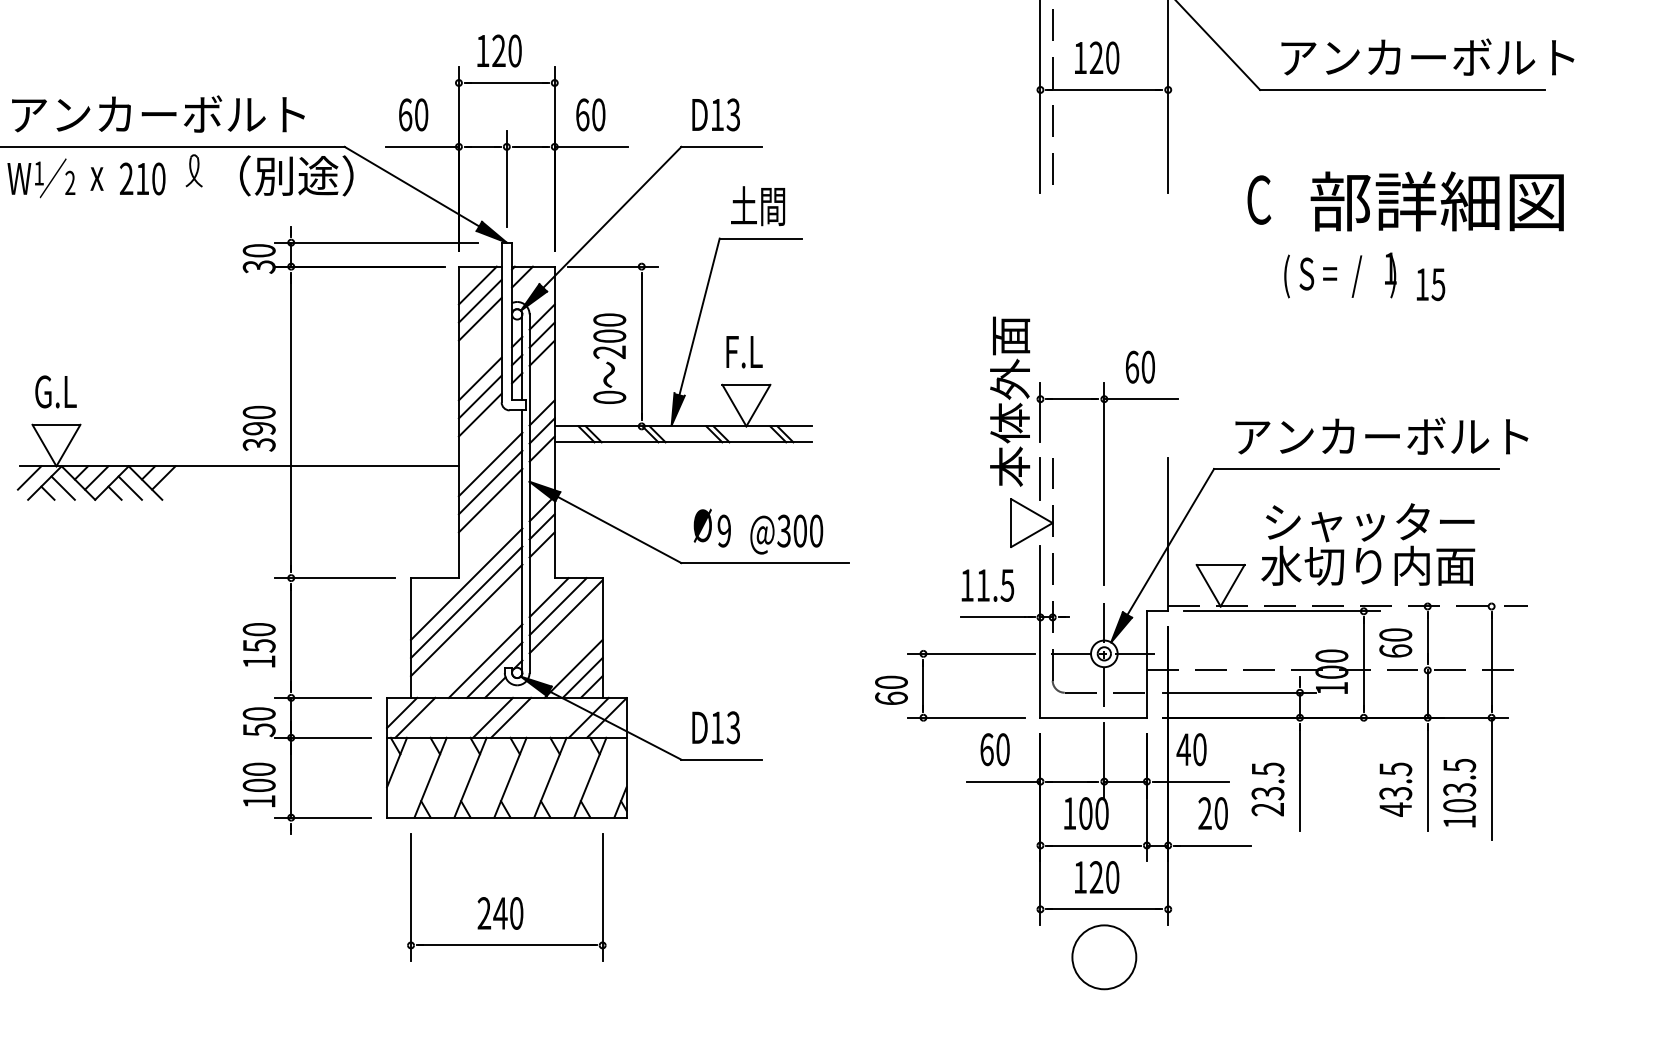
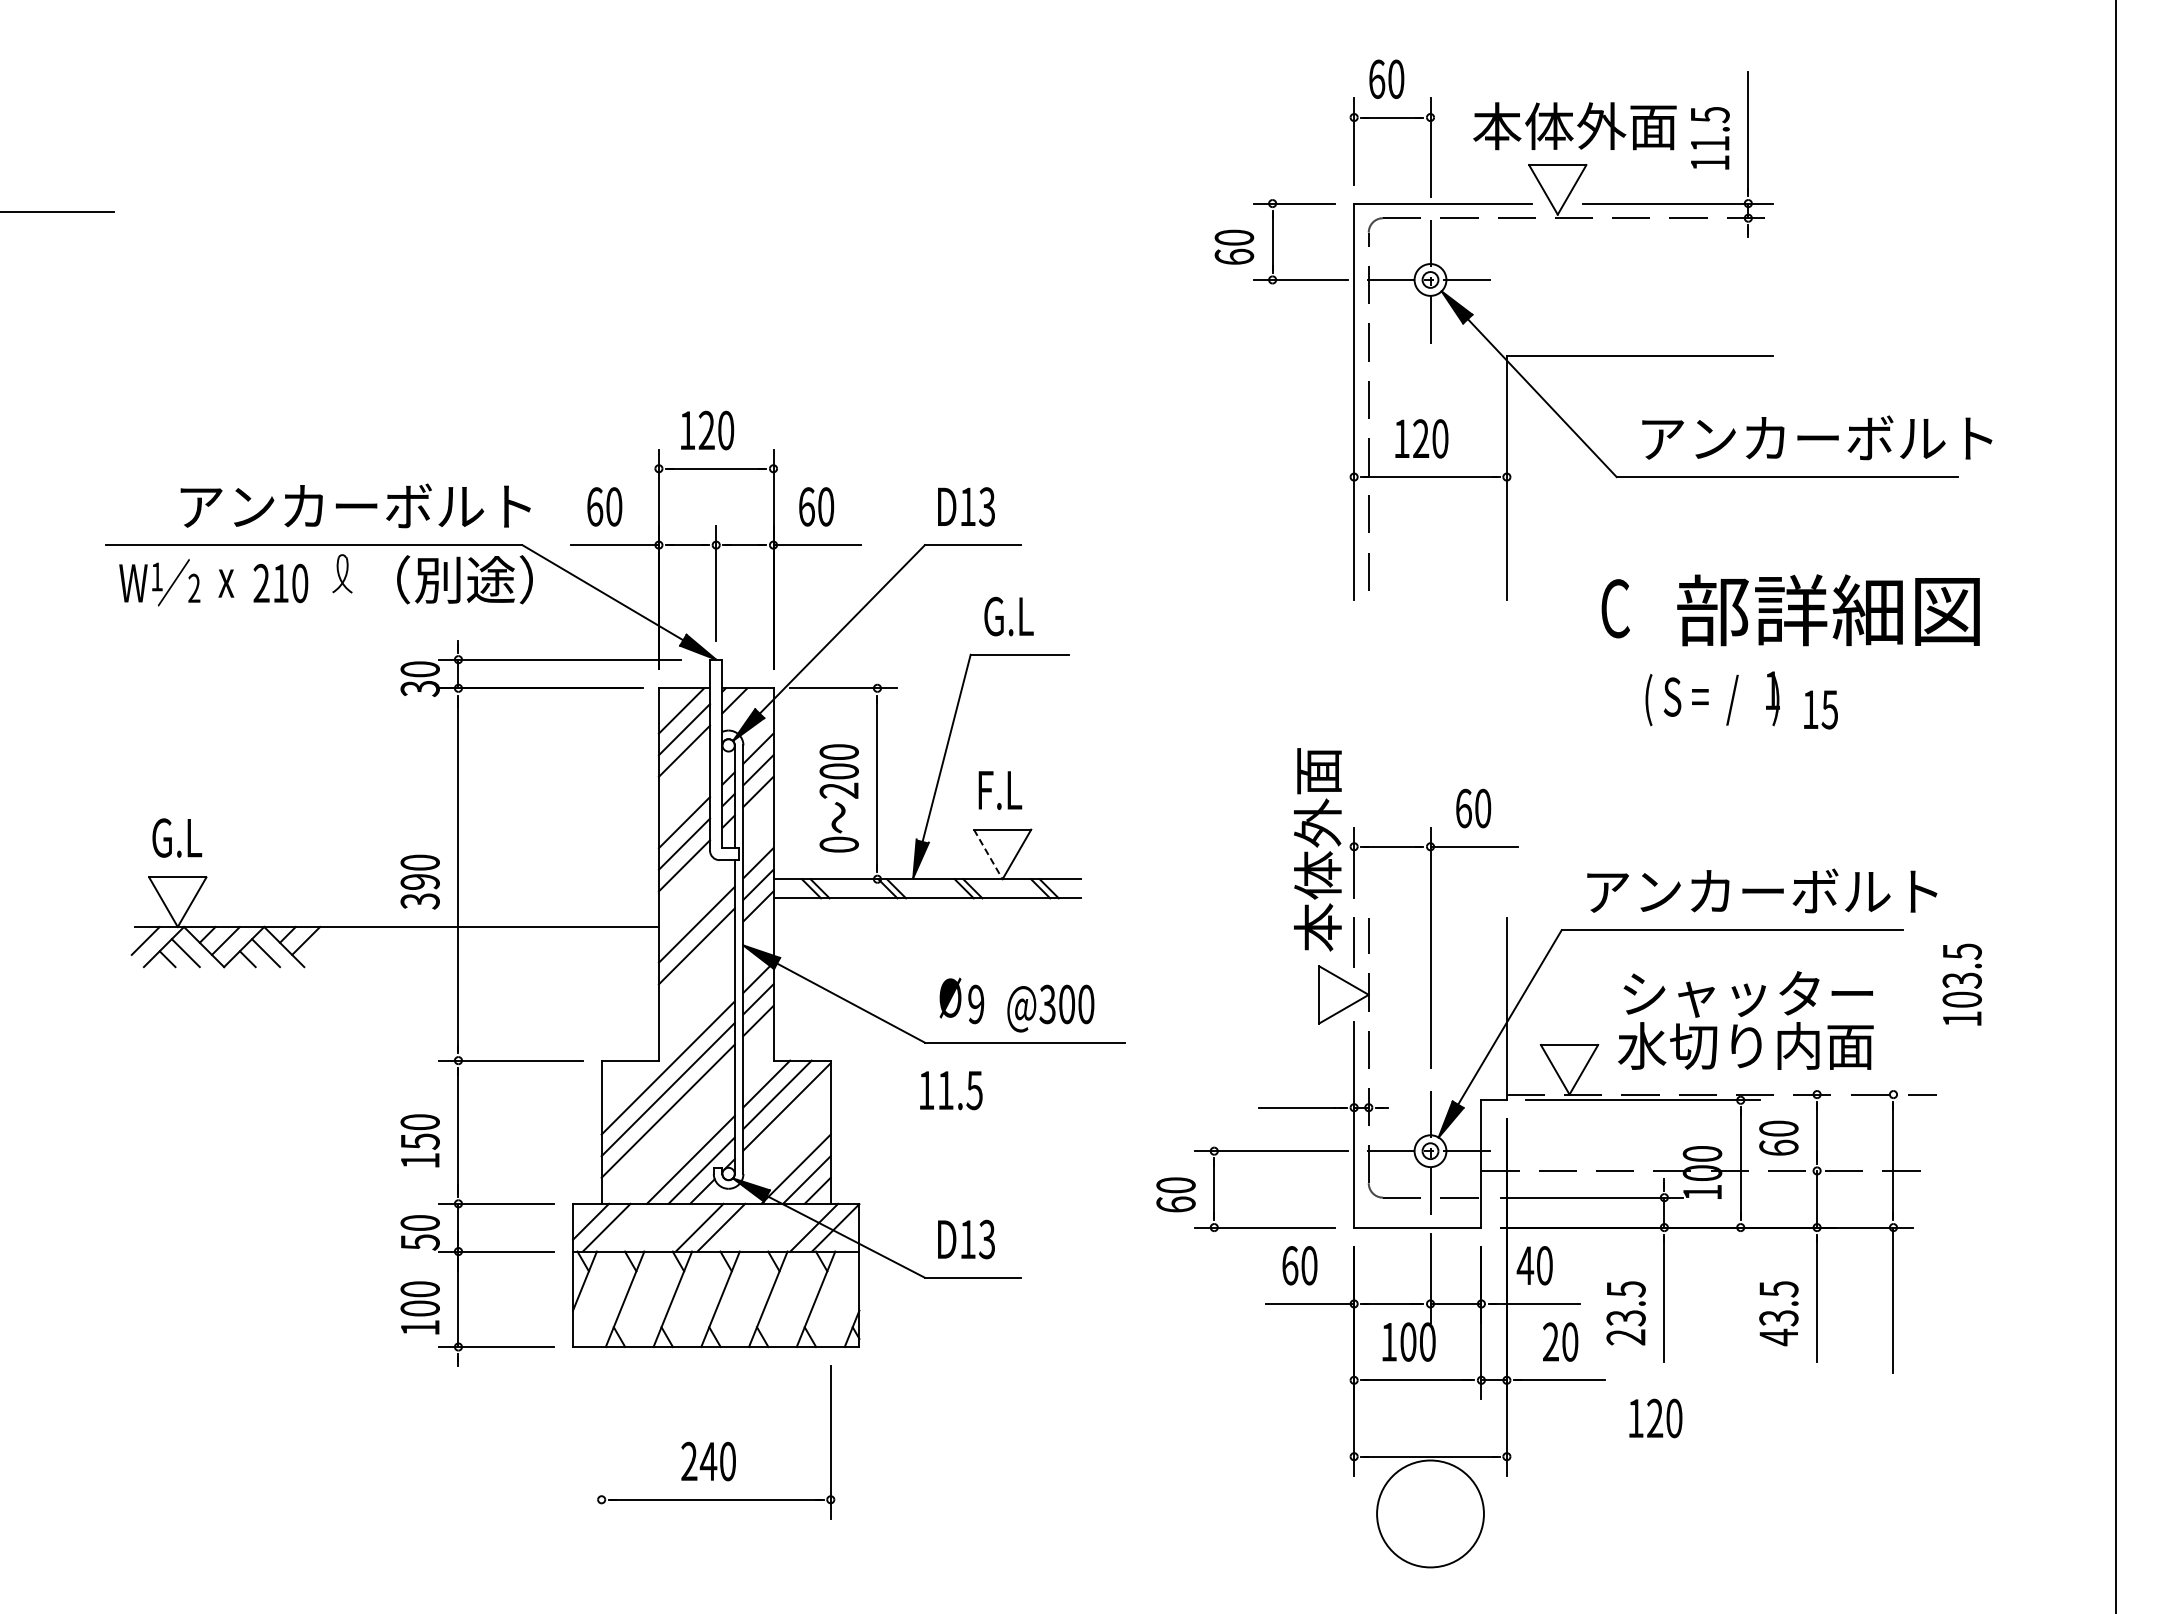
text: (158, 113) -> (355, 505), moved
text: (758, 205) -> (1016, 615), 土間 -> G.L
line: (734, 405) -> (988, 854), solid -> dashed
line: (490, 500) -> (696, 967), removed
text: (988, 585) -> (951, 1090), moved
text: (1459, 792) -> (1961, 984), moved
text: (1096, 877) -> (1655, 1418), moved
line: (410, 897) -> (601, 1442), removed
circle: (1104, 956) -> (1430, 1513), size x1.4

